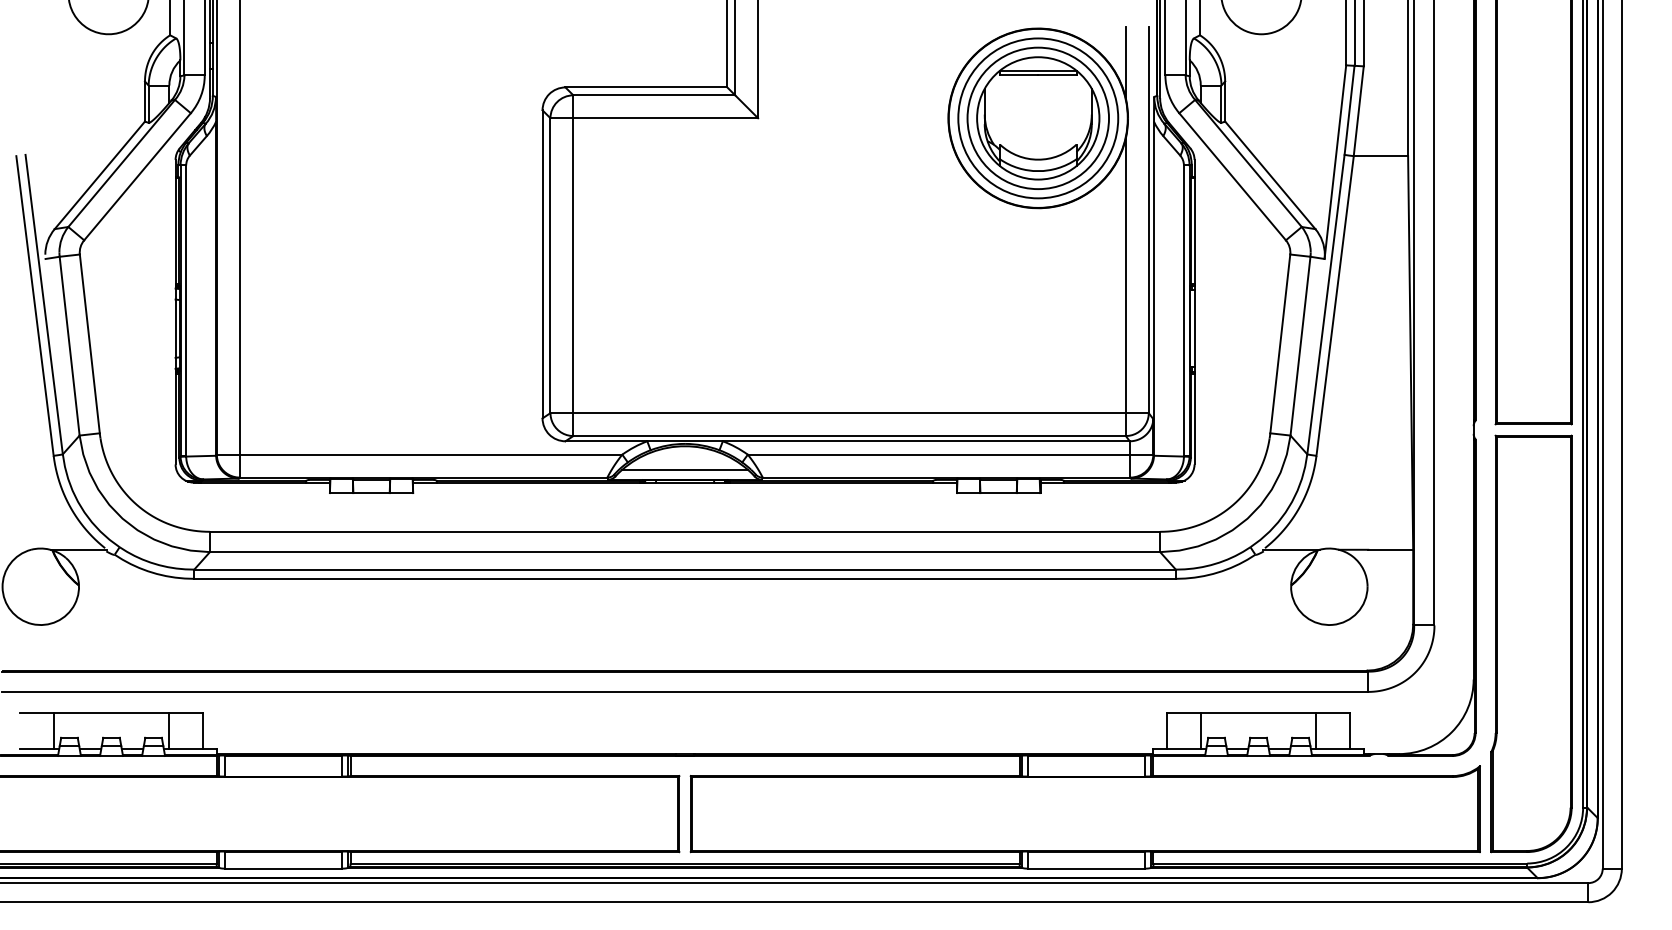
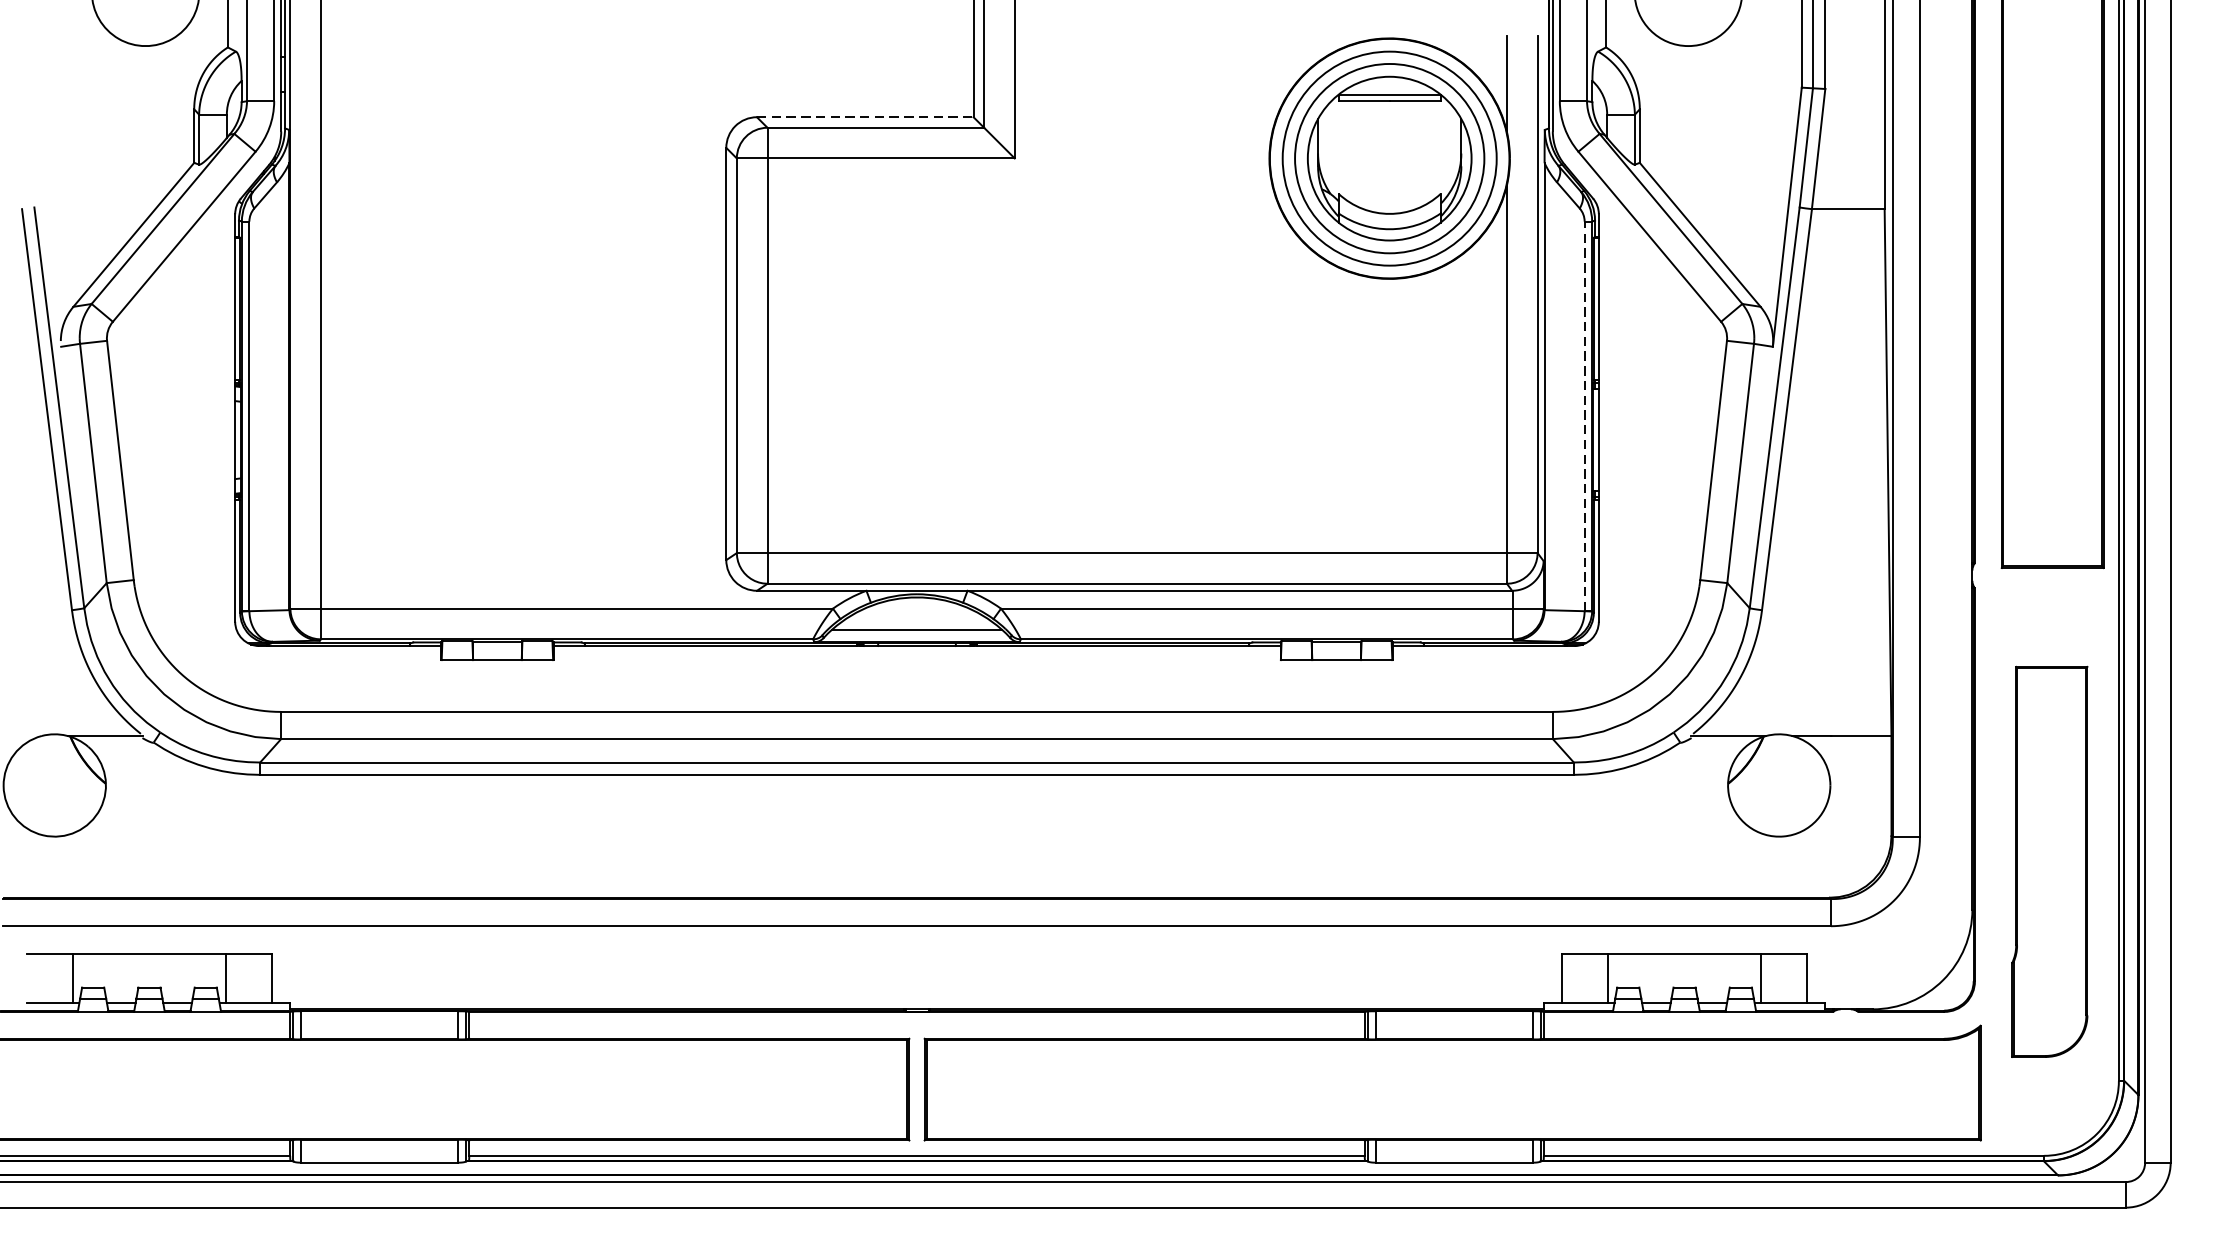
line: (646, 87) -> (865, 117), solid -> dashed
line: (1183, 310) -> (1584, 415), solid -> dashed
part: (1531, 643) -> (2049, 861), size x0.7

